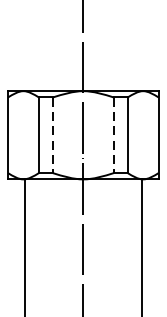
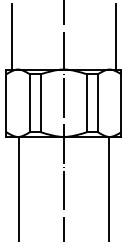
line: (14, 47) -> (11, 36), added
line: (152, 47) -> (116, 36), added
line: (52, 135) -> (40, 103), dashed -> solid
line: (114, 135) -> (87, 103), dashed -> solid

